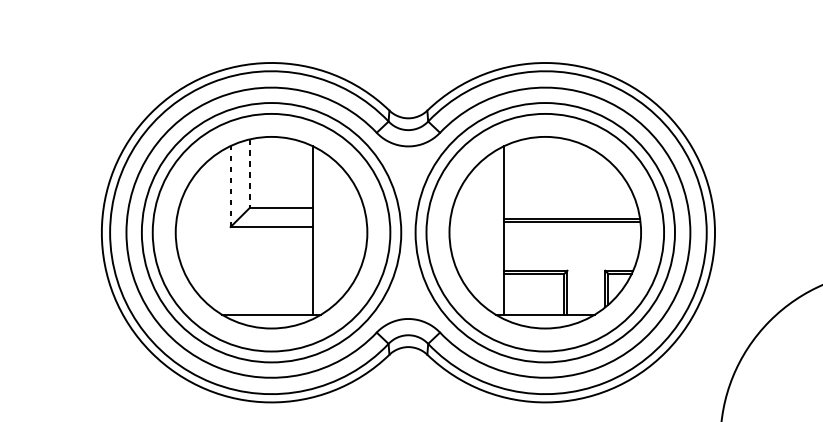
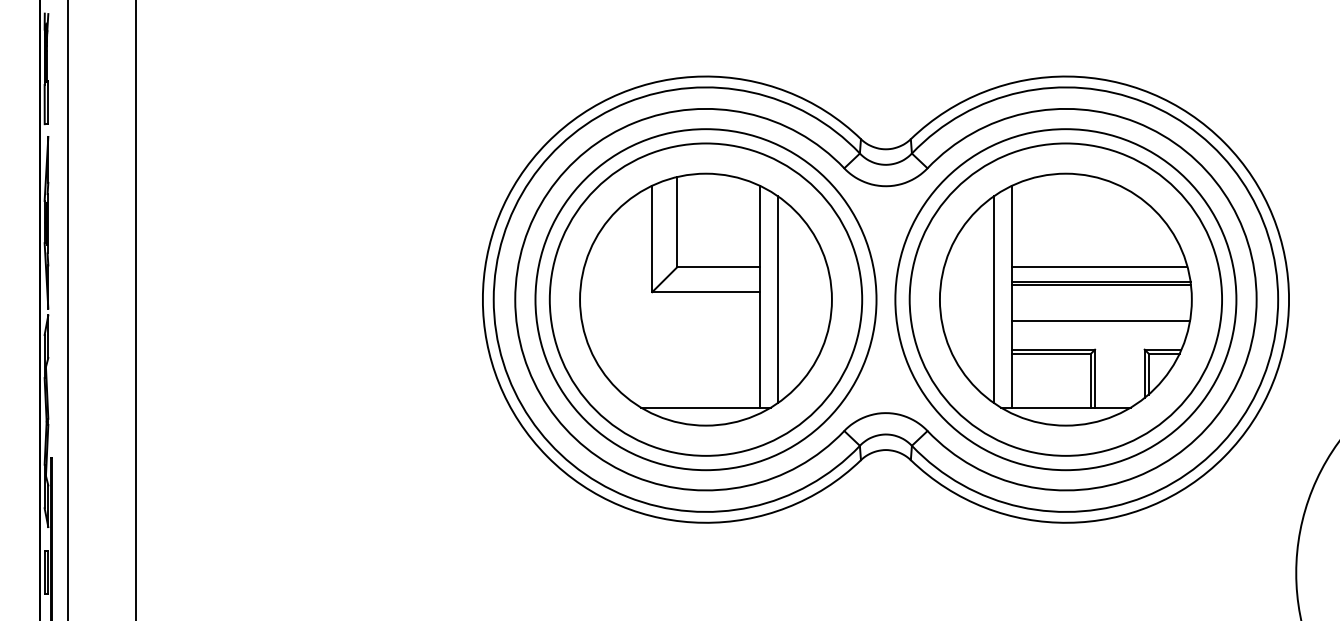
line: (249, 174) -> (677, 222), dashed -> solid
line: (230, 186) -> (652, 238), dashed -> solid
line: (570, 208) -> (1099, 267), added
line: (325, 232) -> (777, 299), added
line: (490, 232) -> (993, 299), added
line: (571, 249) -> (1100, 321), added

